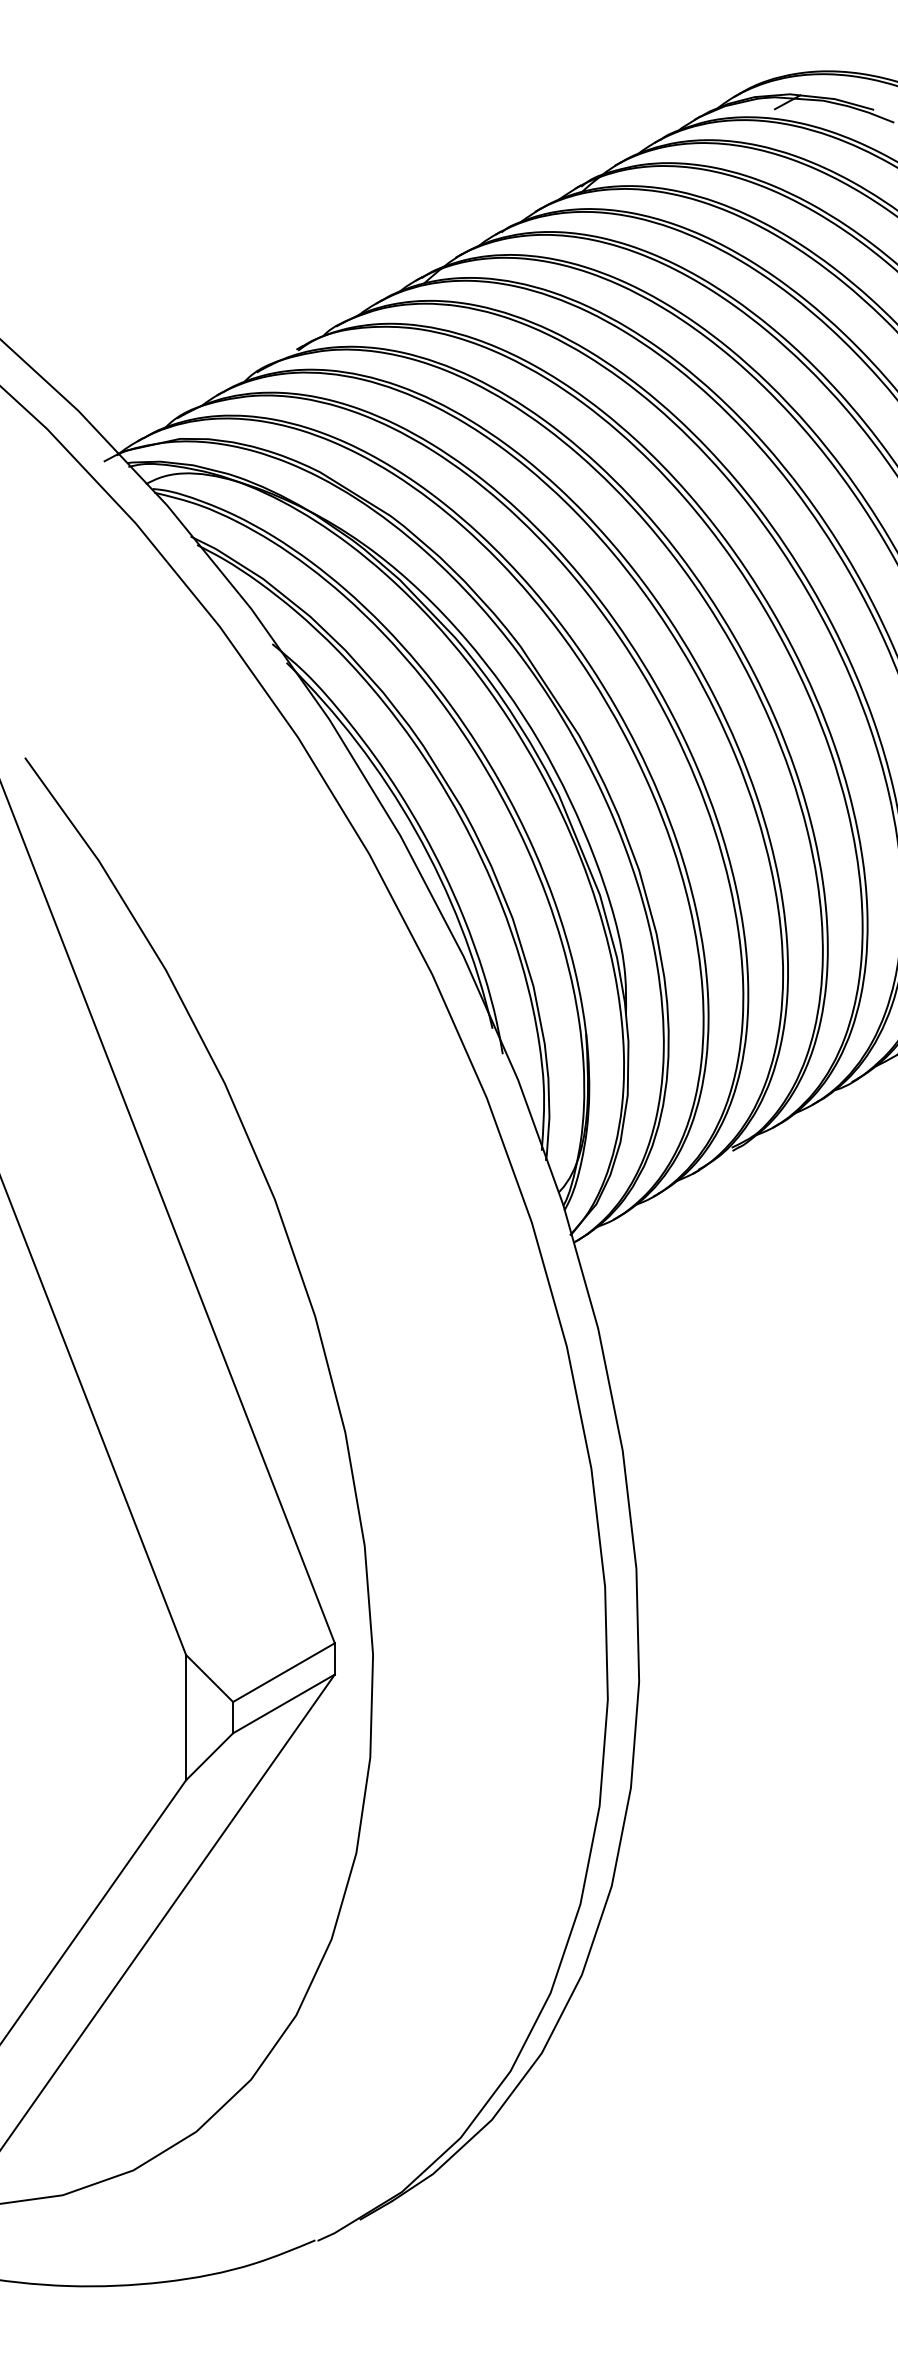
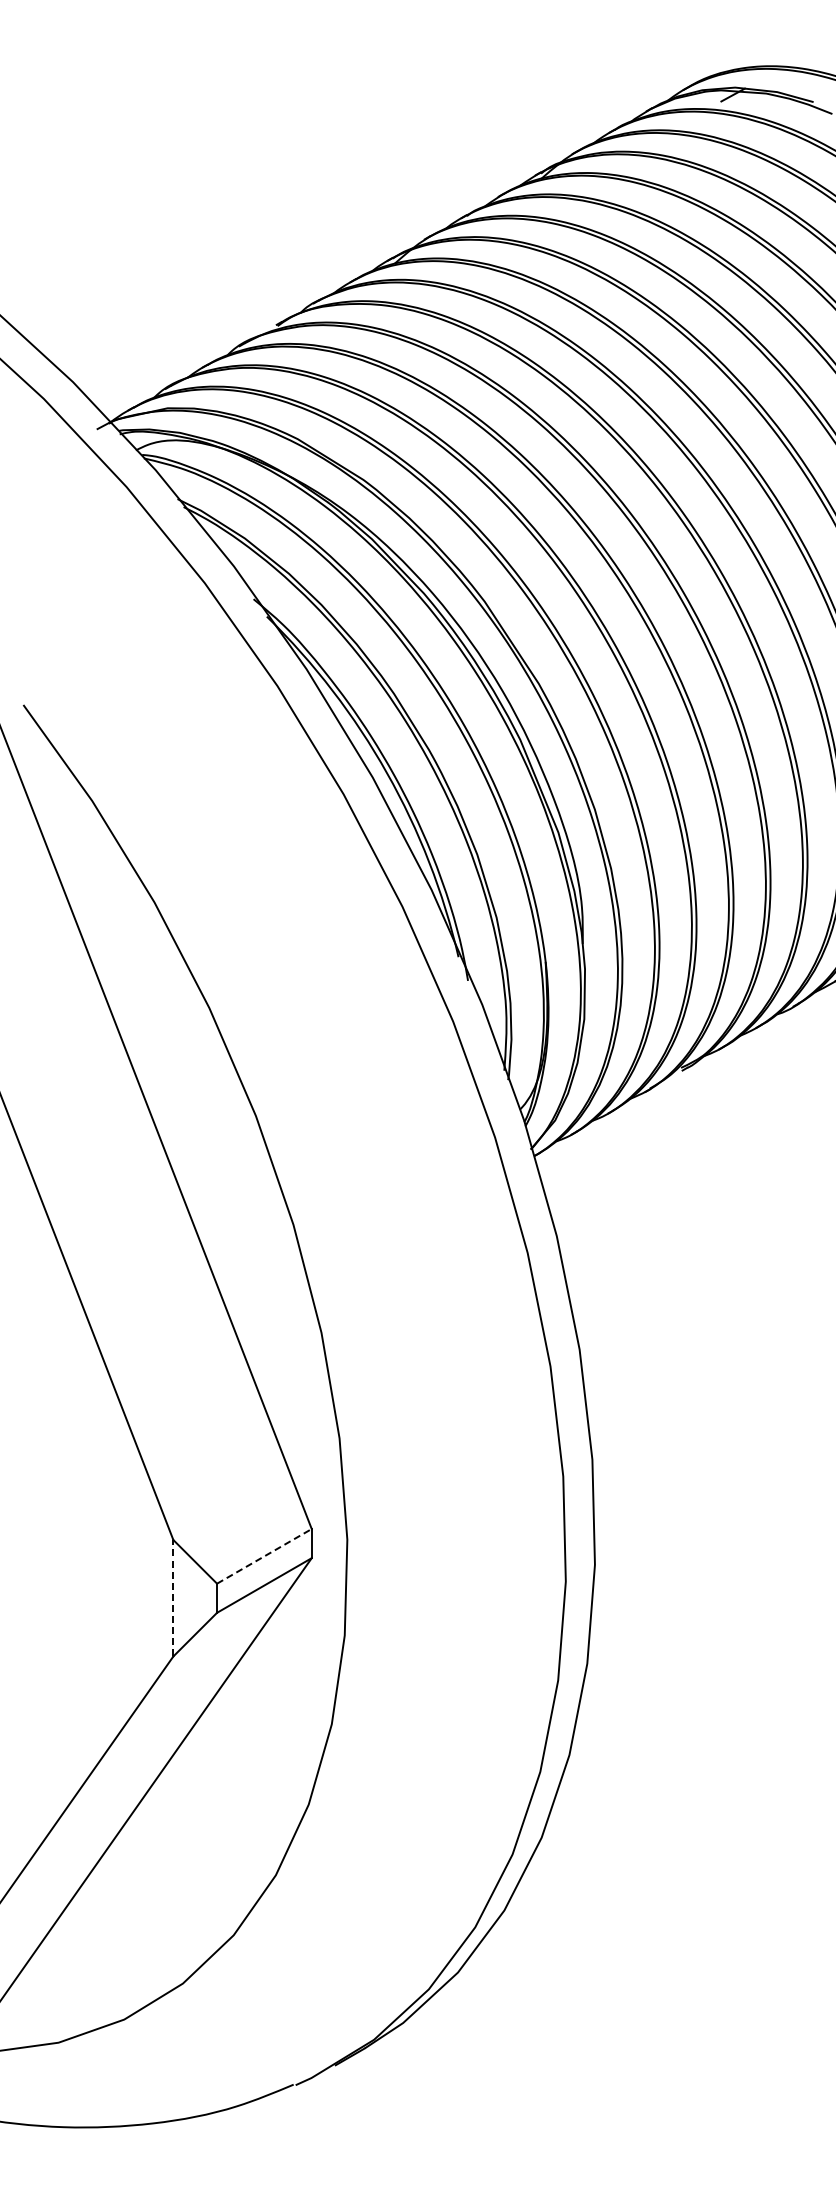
line: (284, 1672) -> (264, 1556), solid -> dashed
line: (186, 1716) -> (173, 1597), solid -> dashed

